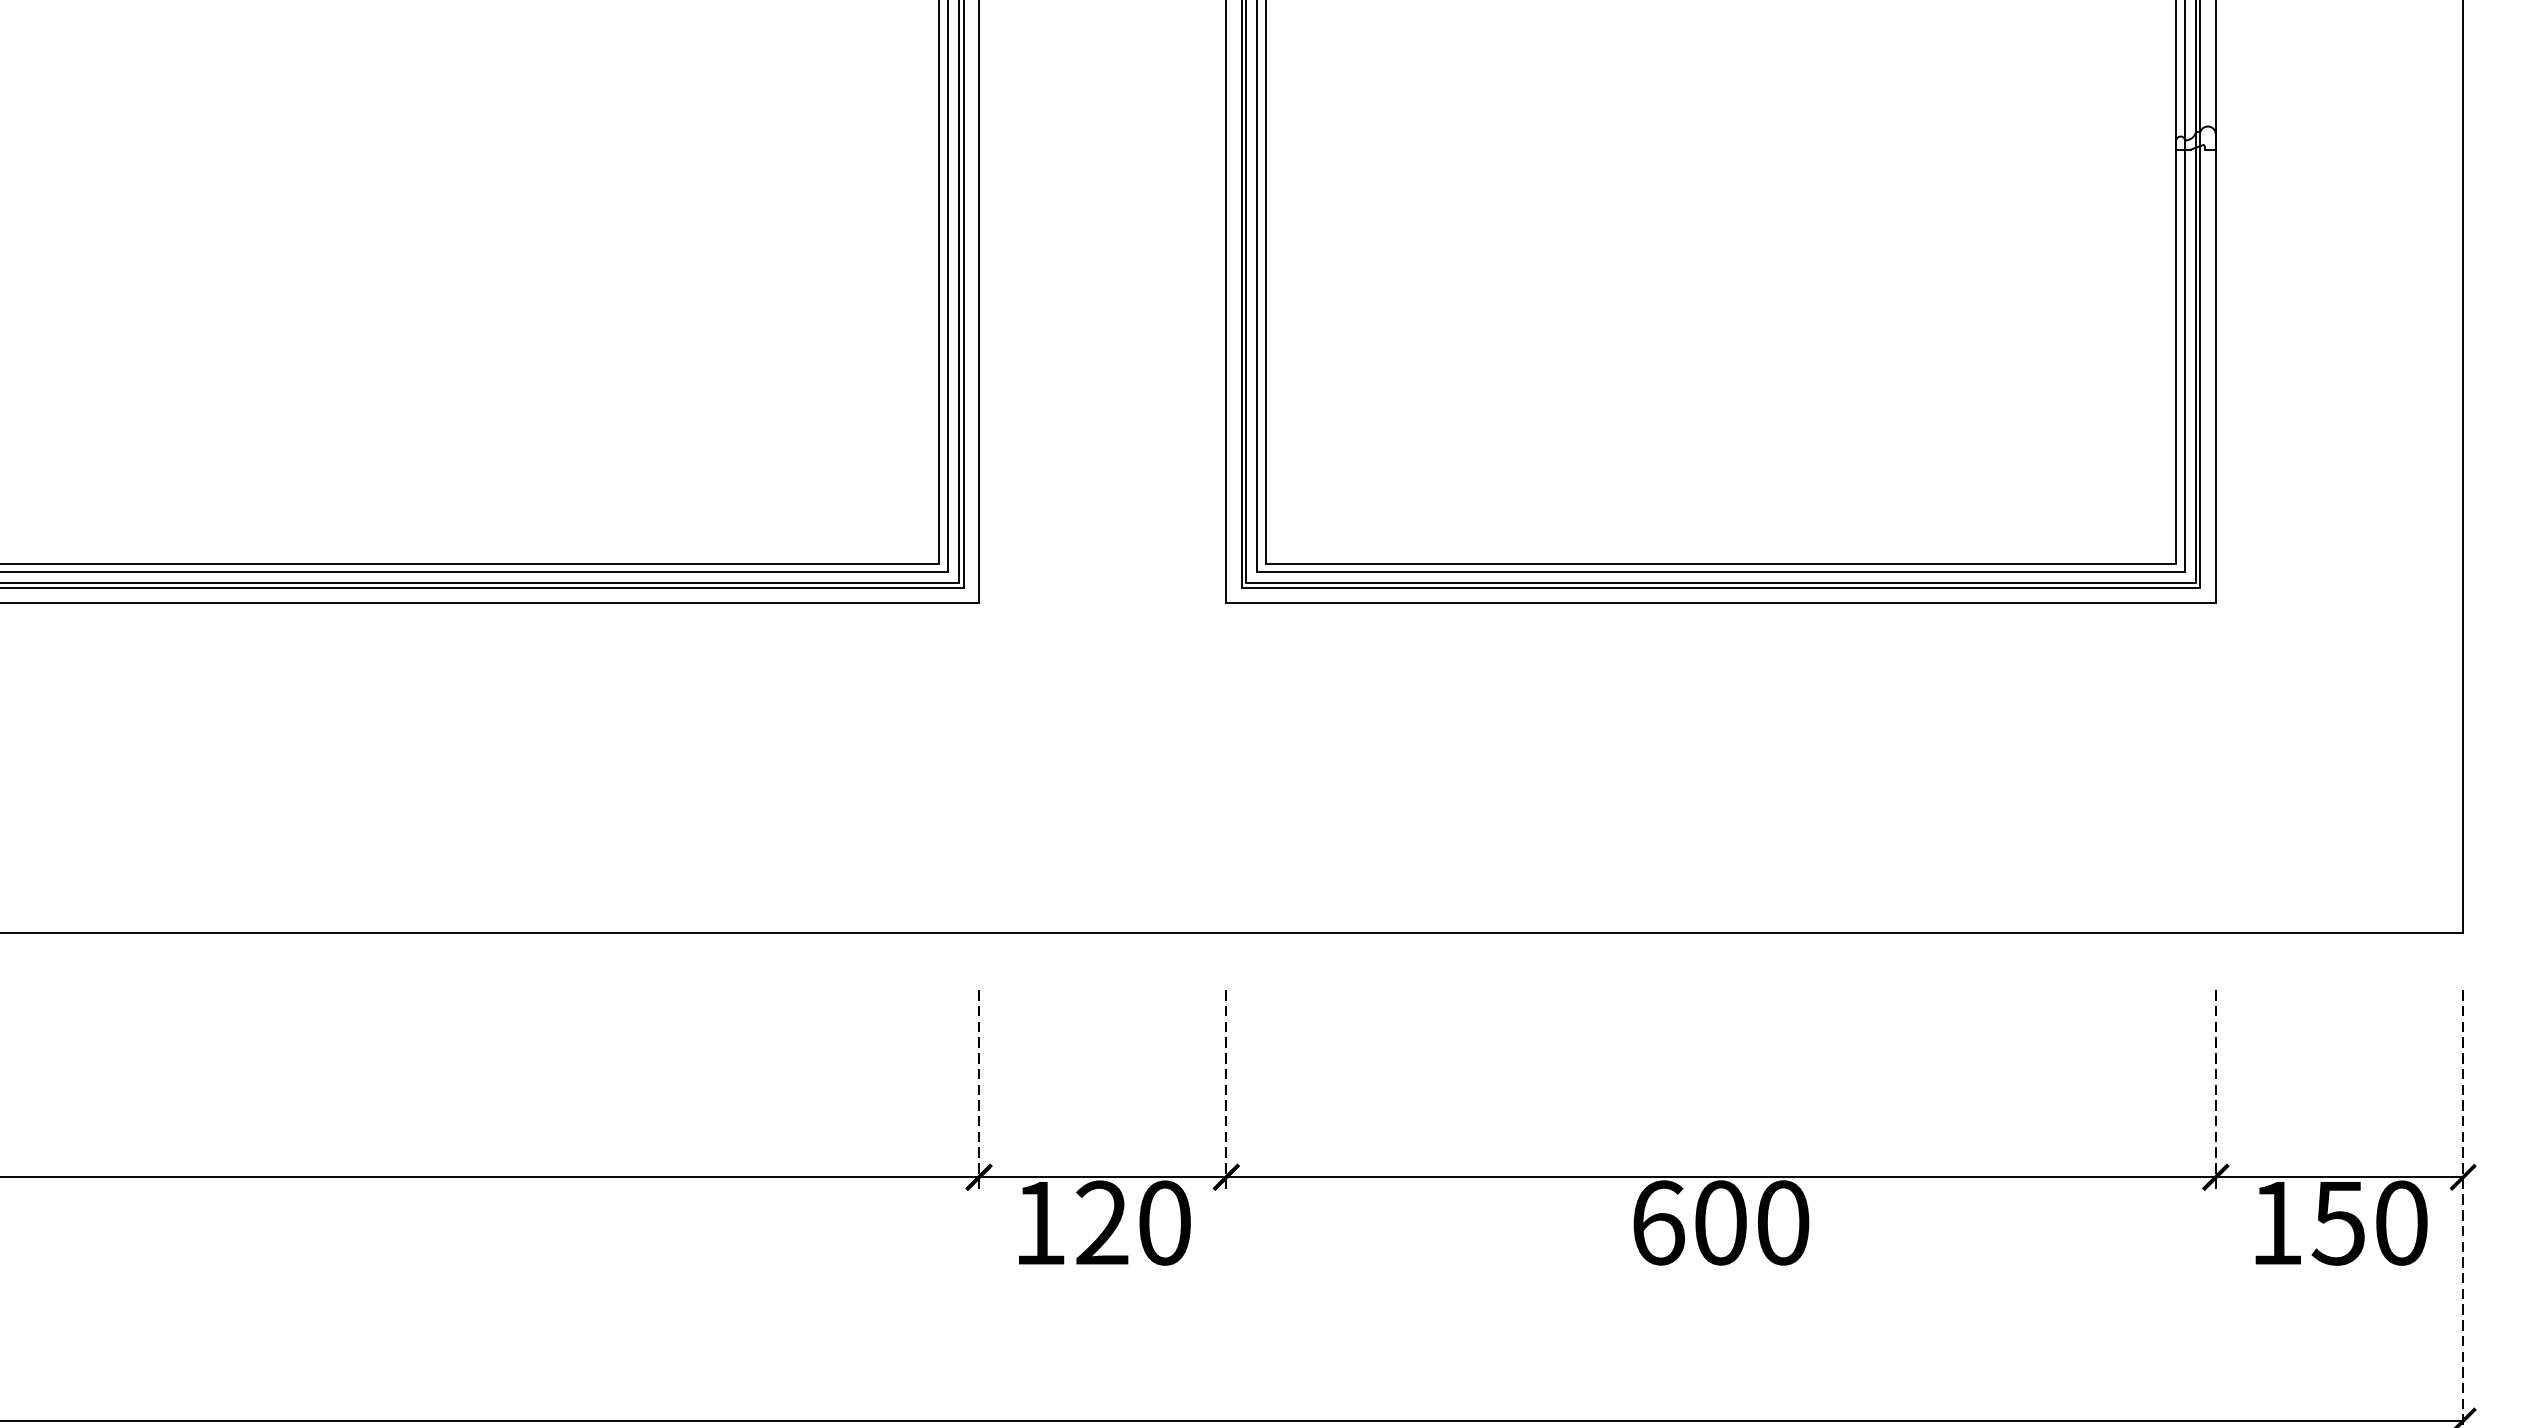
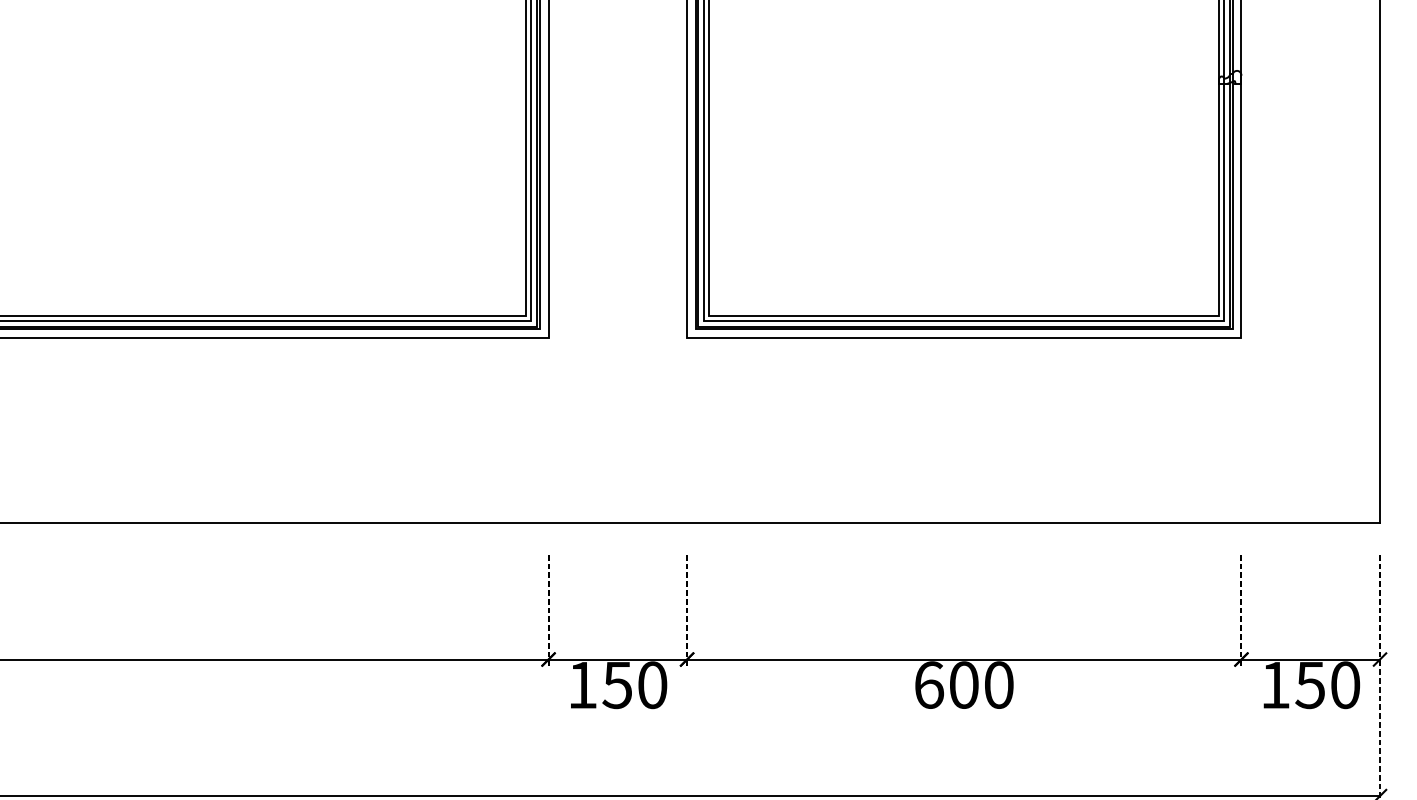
text: (1102, 1223) -> (617, 685), 120 -> 150

